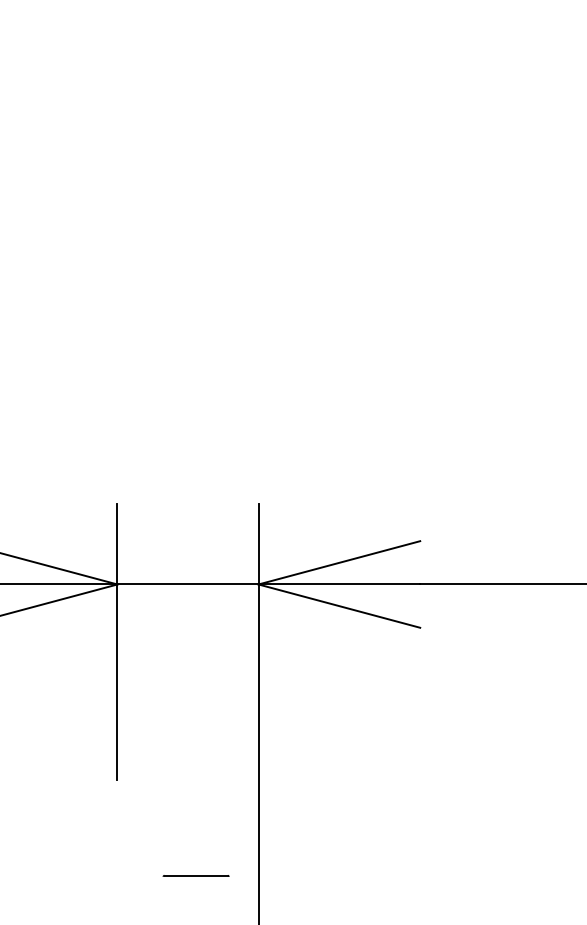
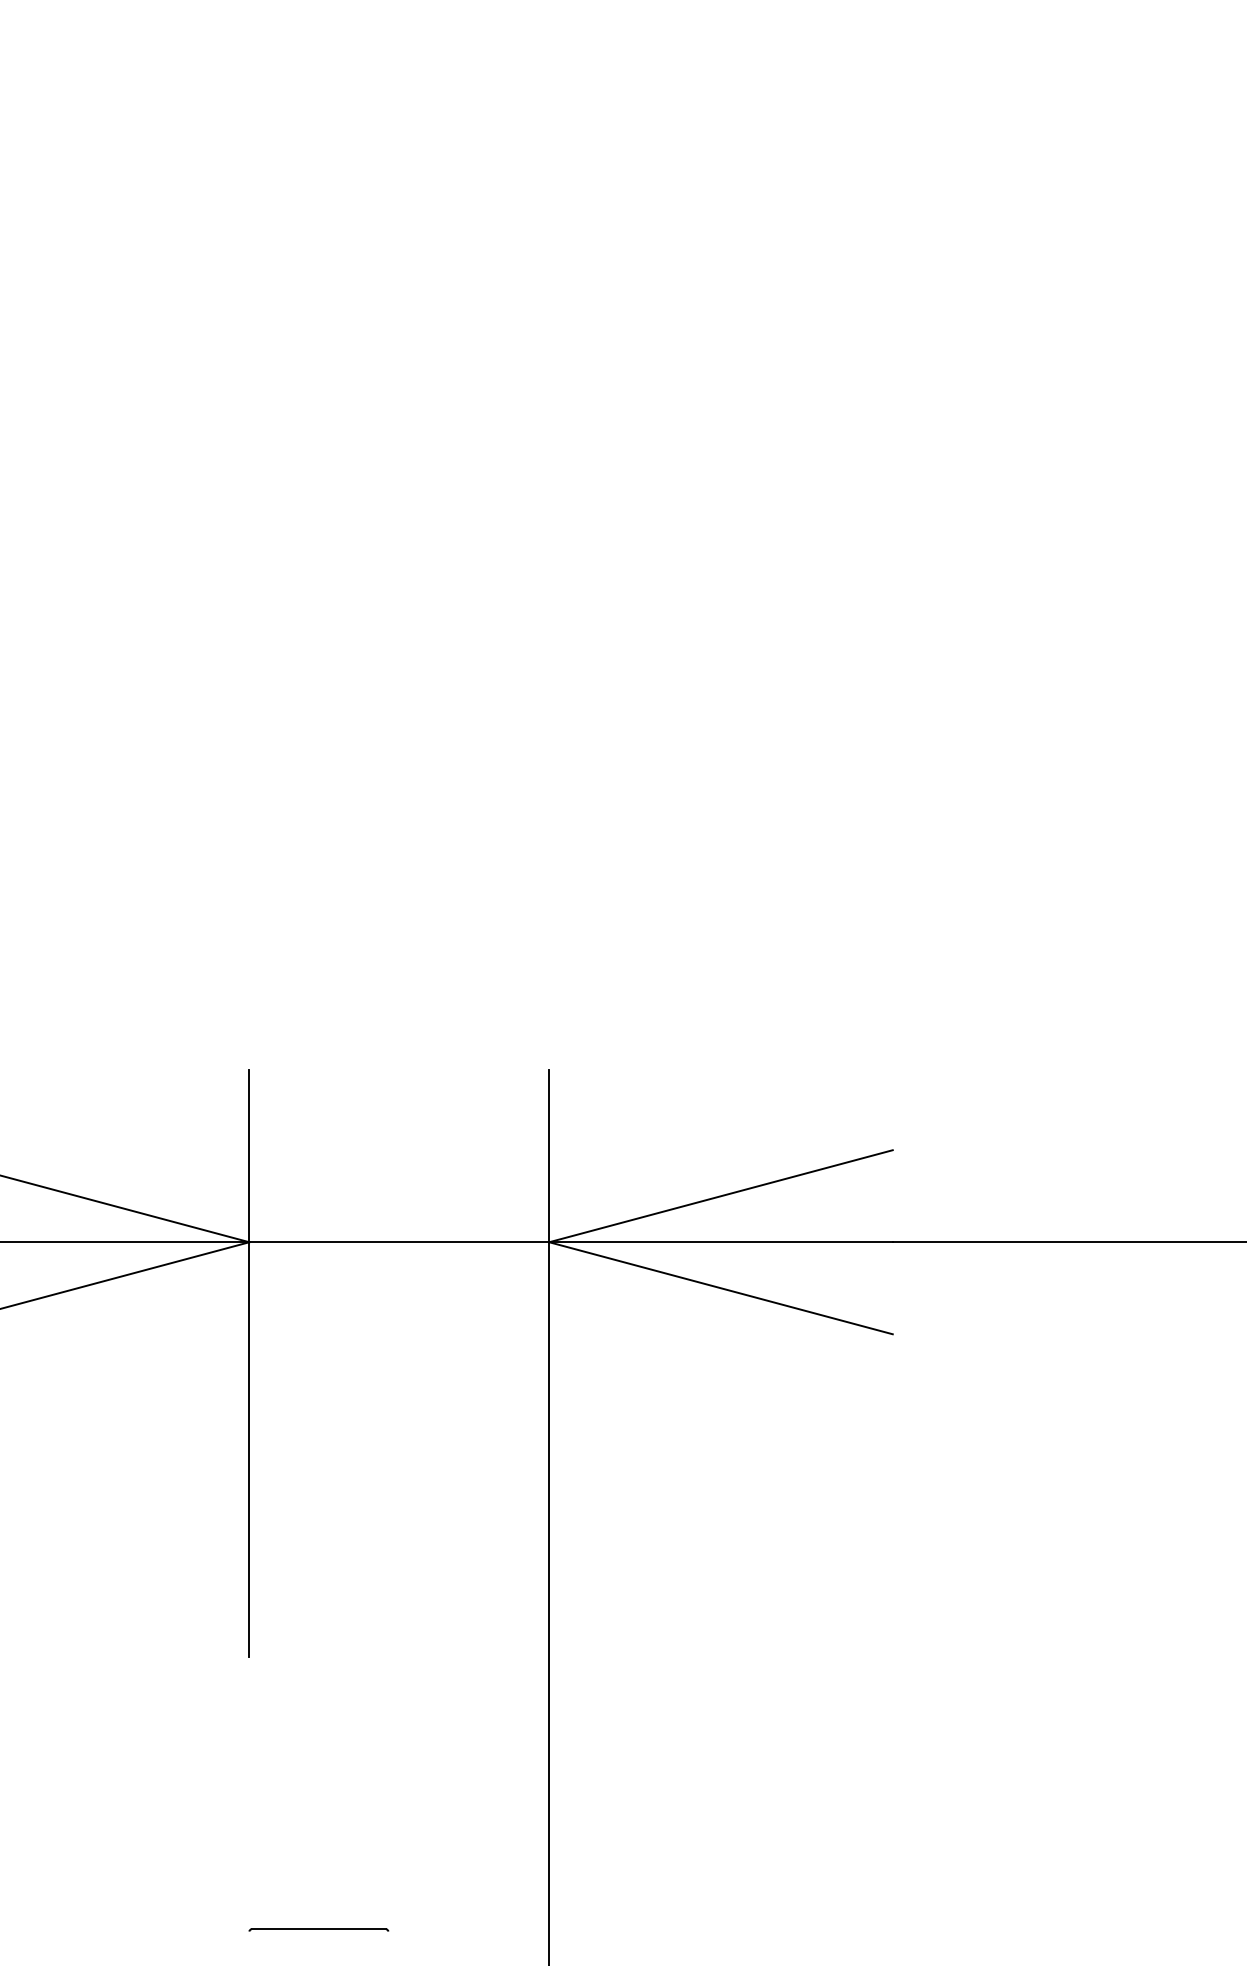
line: (195, 875) -> (317, 1928), moved

